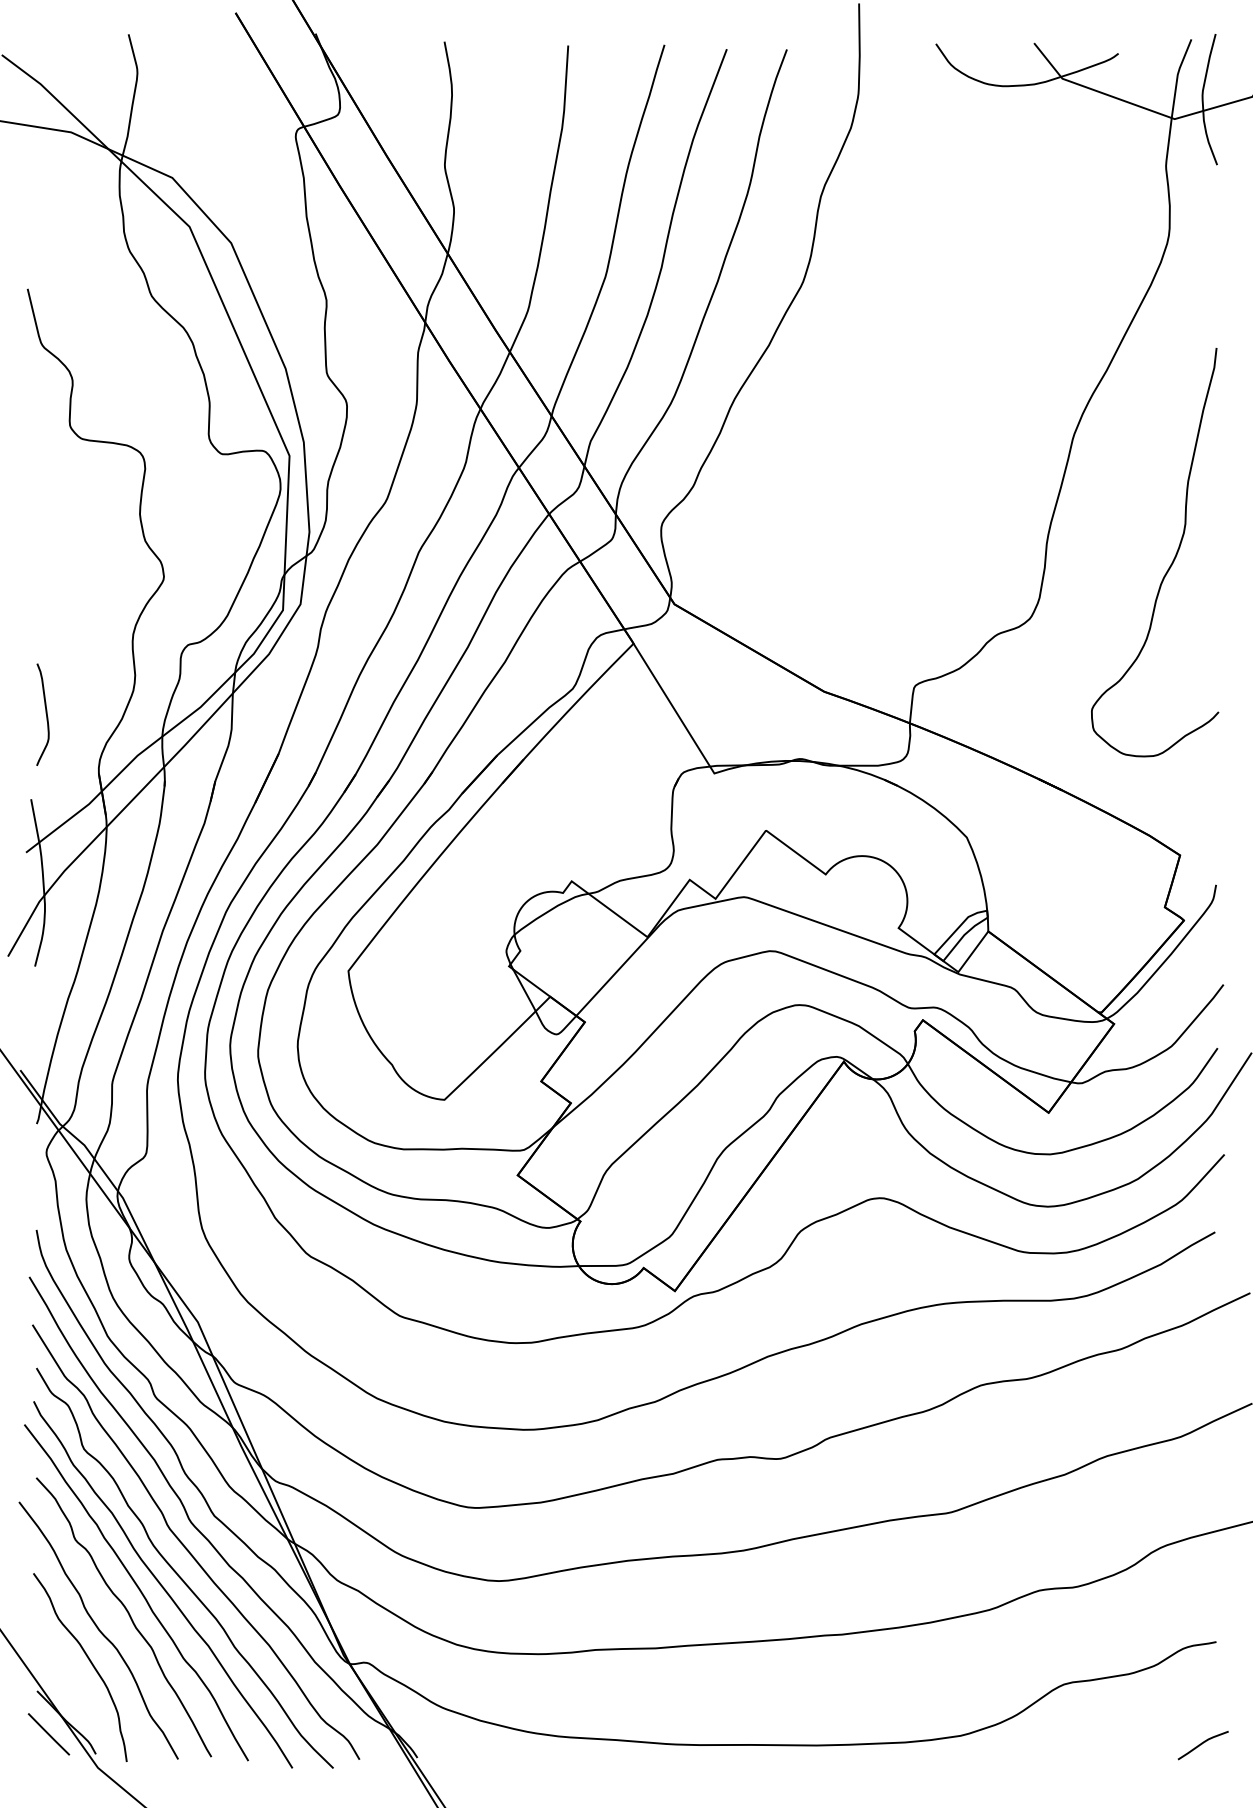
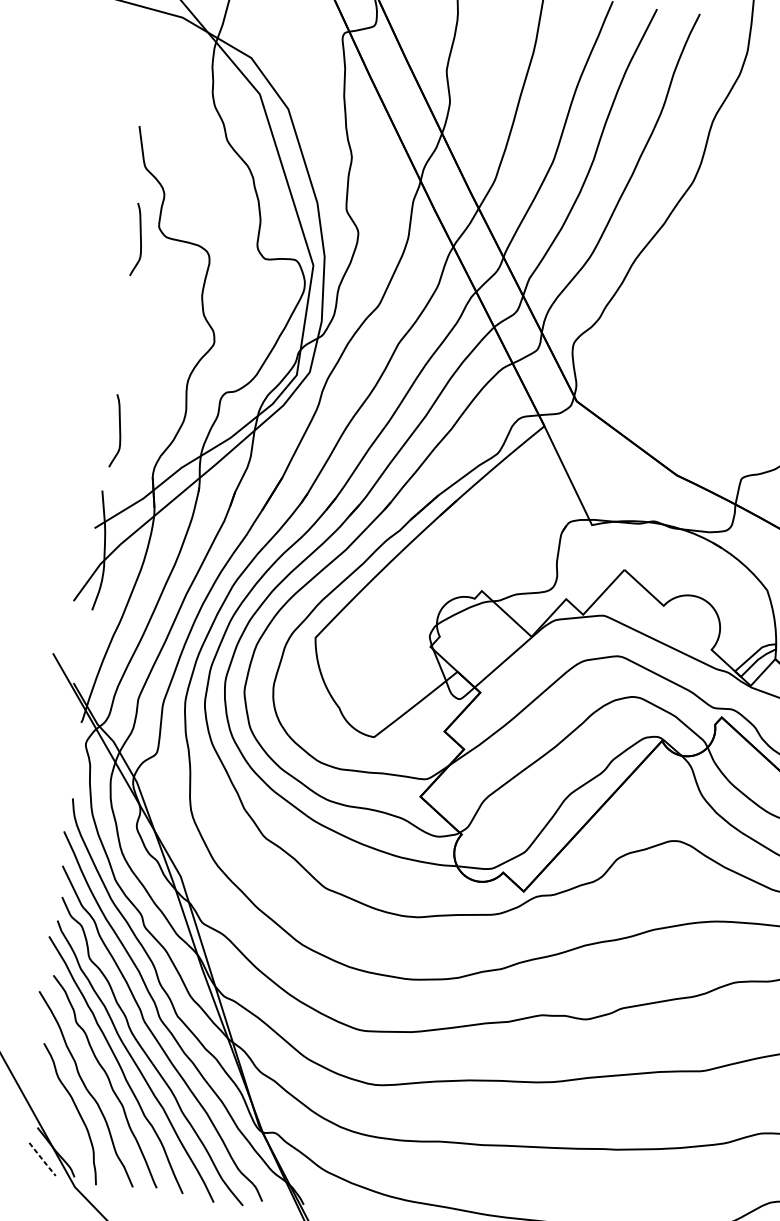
curve: (45, 445) -> (140, 239), added
line: (48, 1734) -> (42, 1159), solid -> dashed

